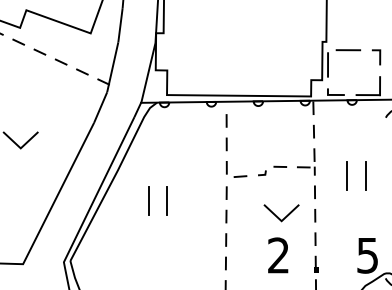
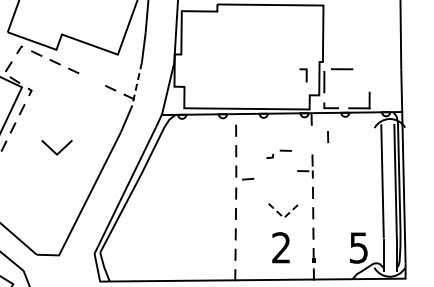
line: (378, 57) -> (305, 75), moved
line: (60, 61) -> (91, 79), removed
line: (112, 67) -> (136, 84), solid -> dashed
line: (314, 132) -> (328, 137), moved
part: (271, 170) -> (278, 153), moved
line: (347, 175) -> (341, 178), removed
line: (366, 175) -> (357, 178), removed
line: (148, 201) -> (168, 200), removed
line: (167, 201) -> (184, 200), removed
line: (281, 220) -> (283, 217), solid -> dashed

